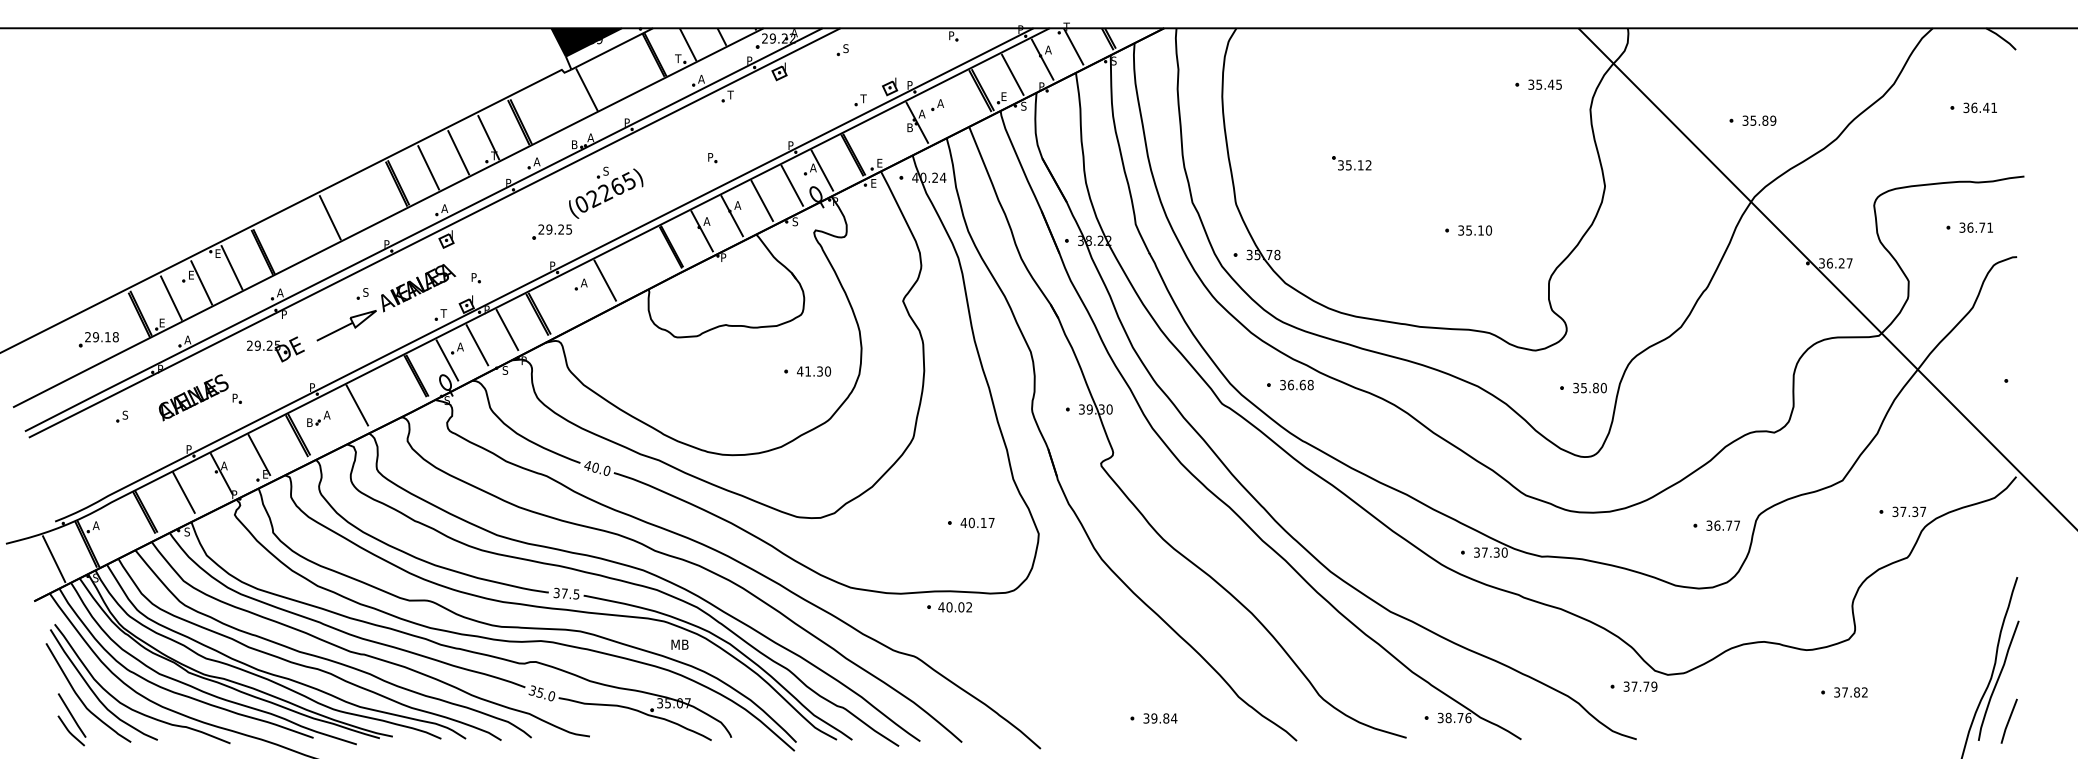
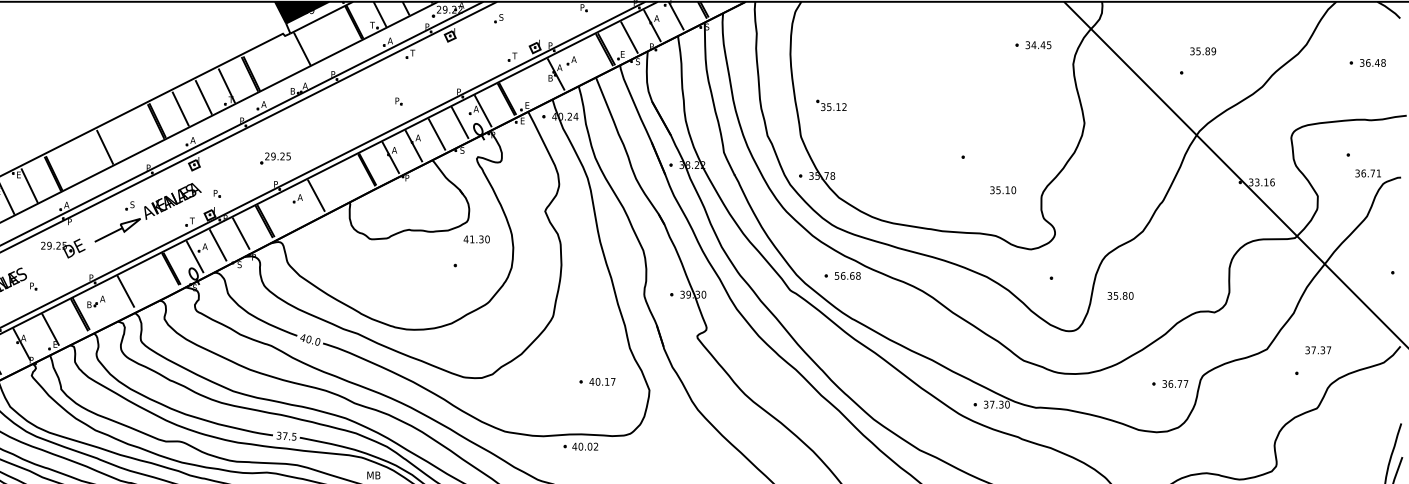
text: (1539, 84) -> (1034, 45), 35.45 -> 34.45
text: (1994, 107) -> (1383, 62), 36.41 -> 36.48
text: (1759, 120) -> (1203, 51), moved
part: (1351, 163) -> (831, 105), moved
part: (606, 192) -> (317, 127), removed
text: (1975, 227) -> (1367, 173), moved
text: (1475, 230) -> (1003, 190), moved
text: (1839, 263) -> (1264, 182), 36.27 -> 33.16
text: (814, 371) -> (477, 239), moved
text: (1282, 383) -> (836, 274), 36.68 -> 56.68
text: (1589, 388) -> (1120, 296), moved
text: (1909, 511) -> (1318, 350), moved

